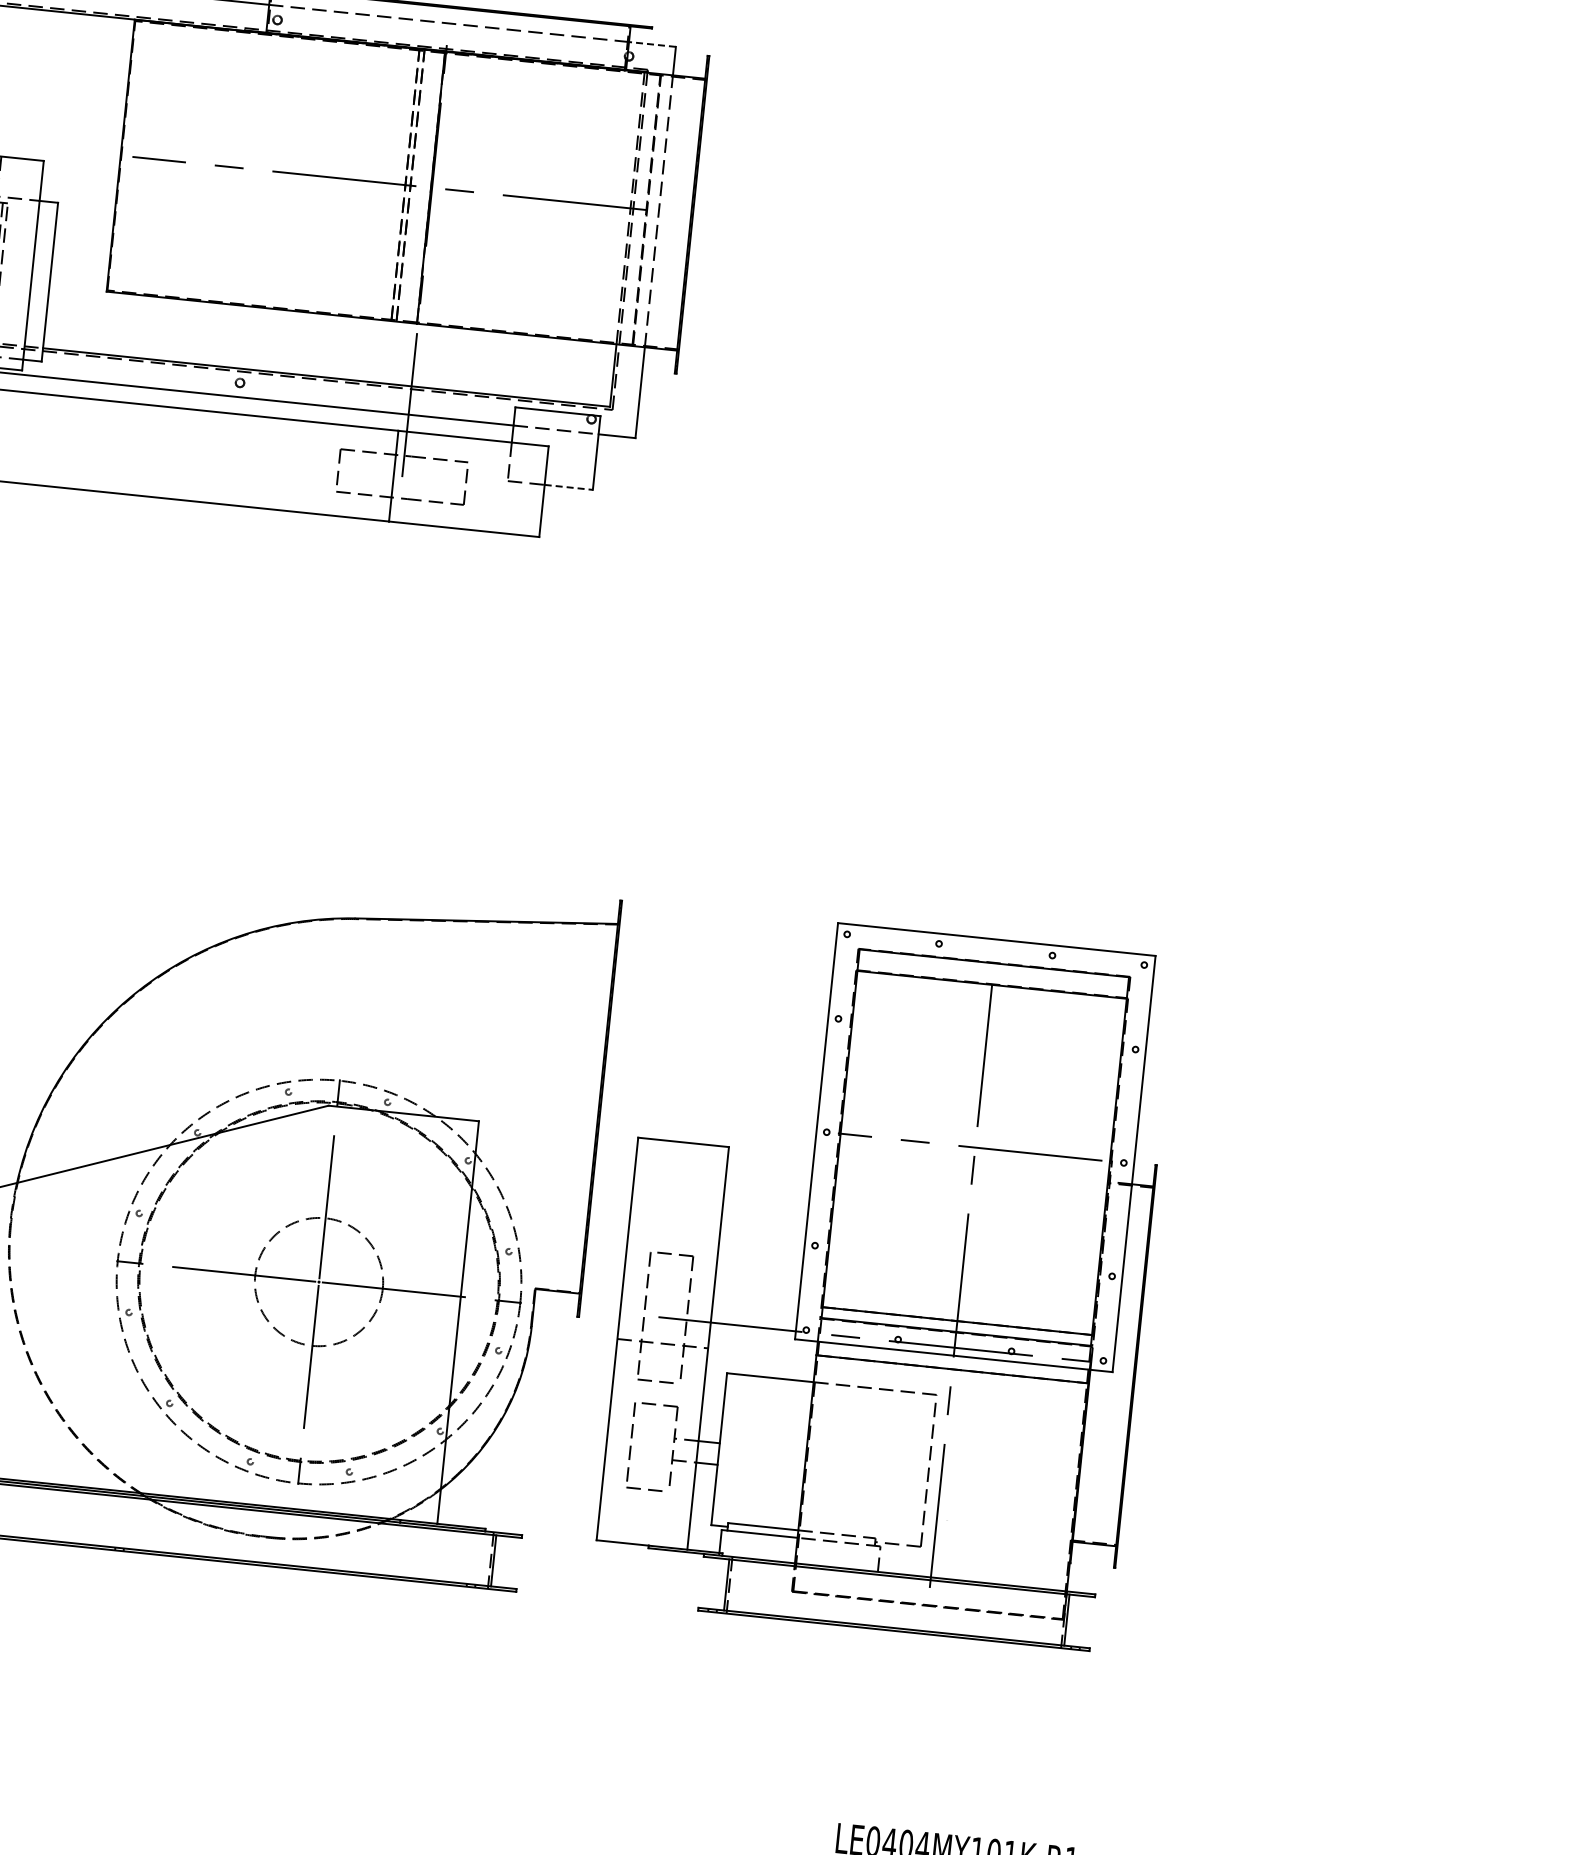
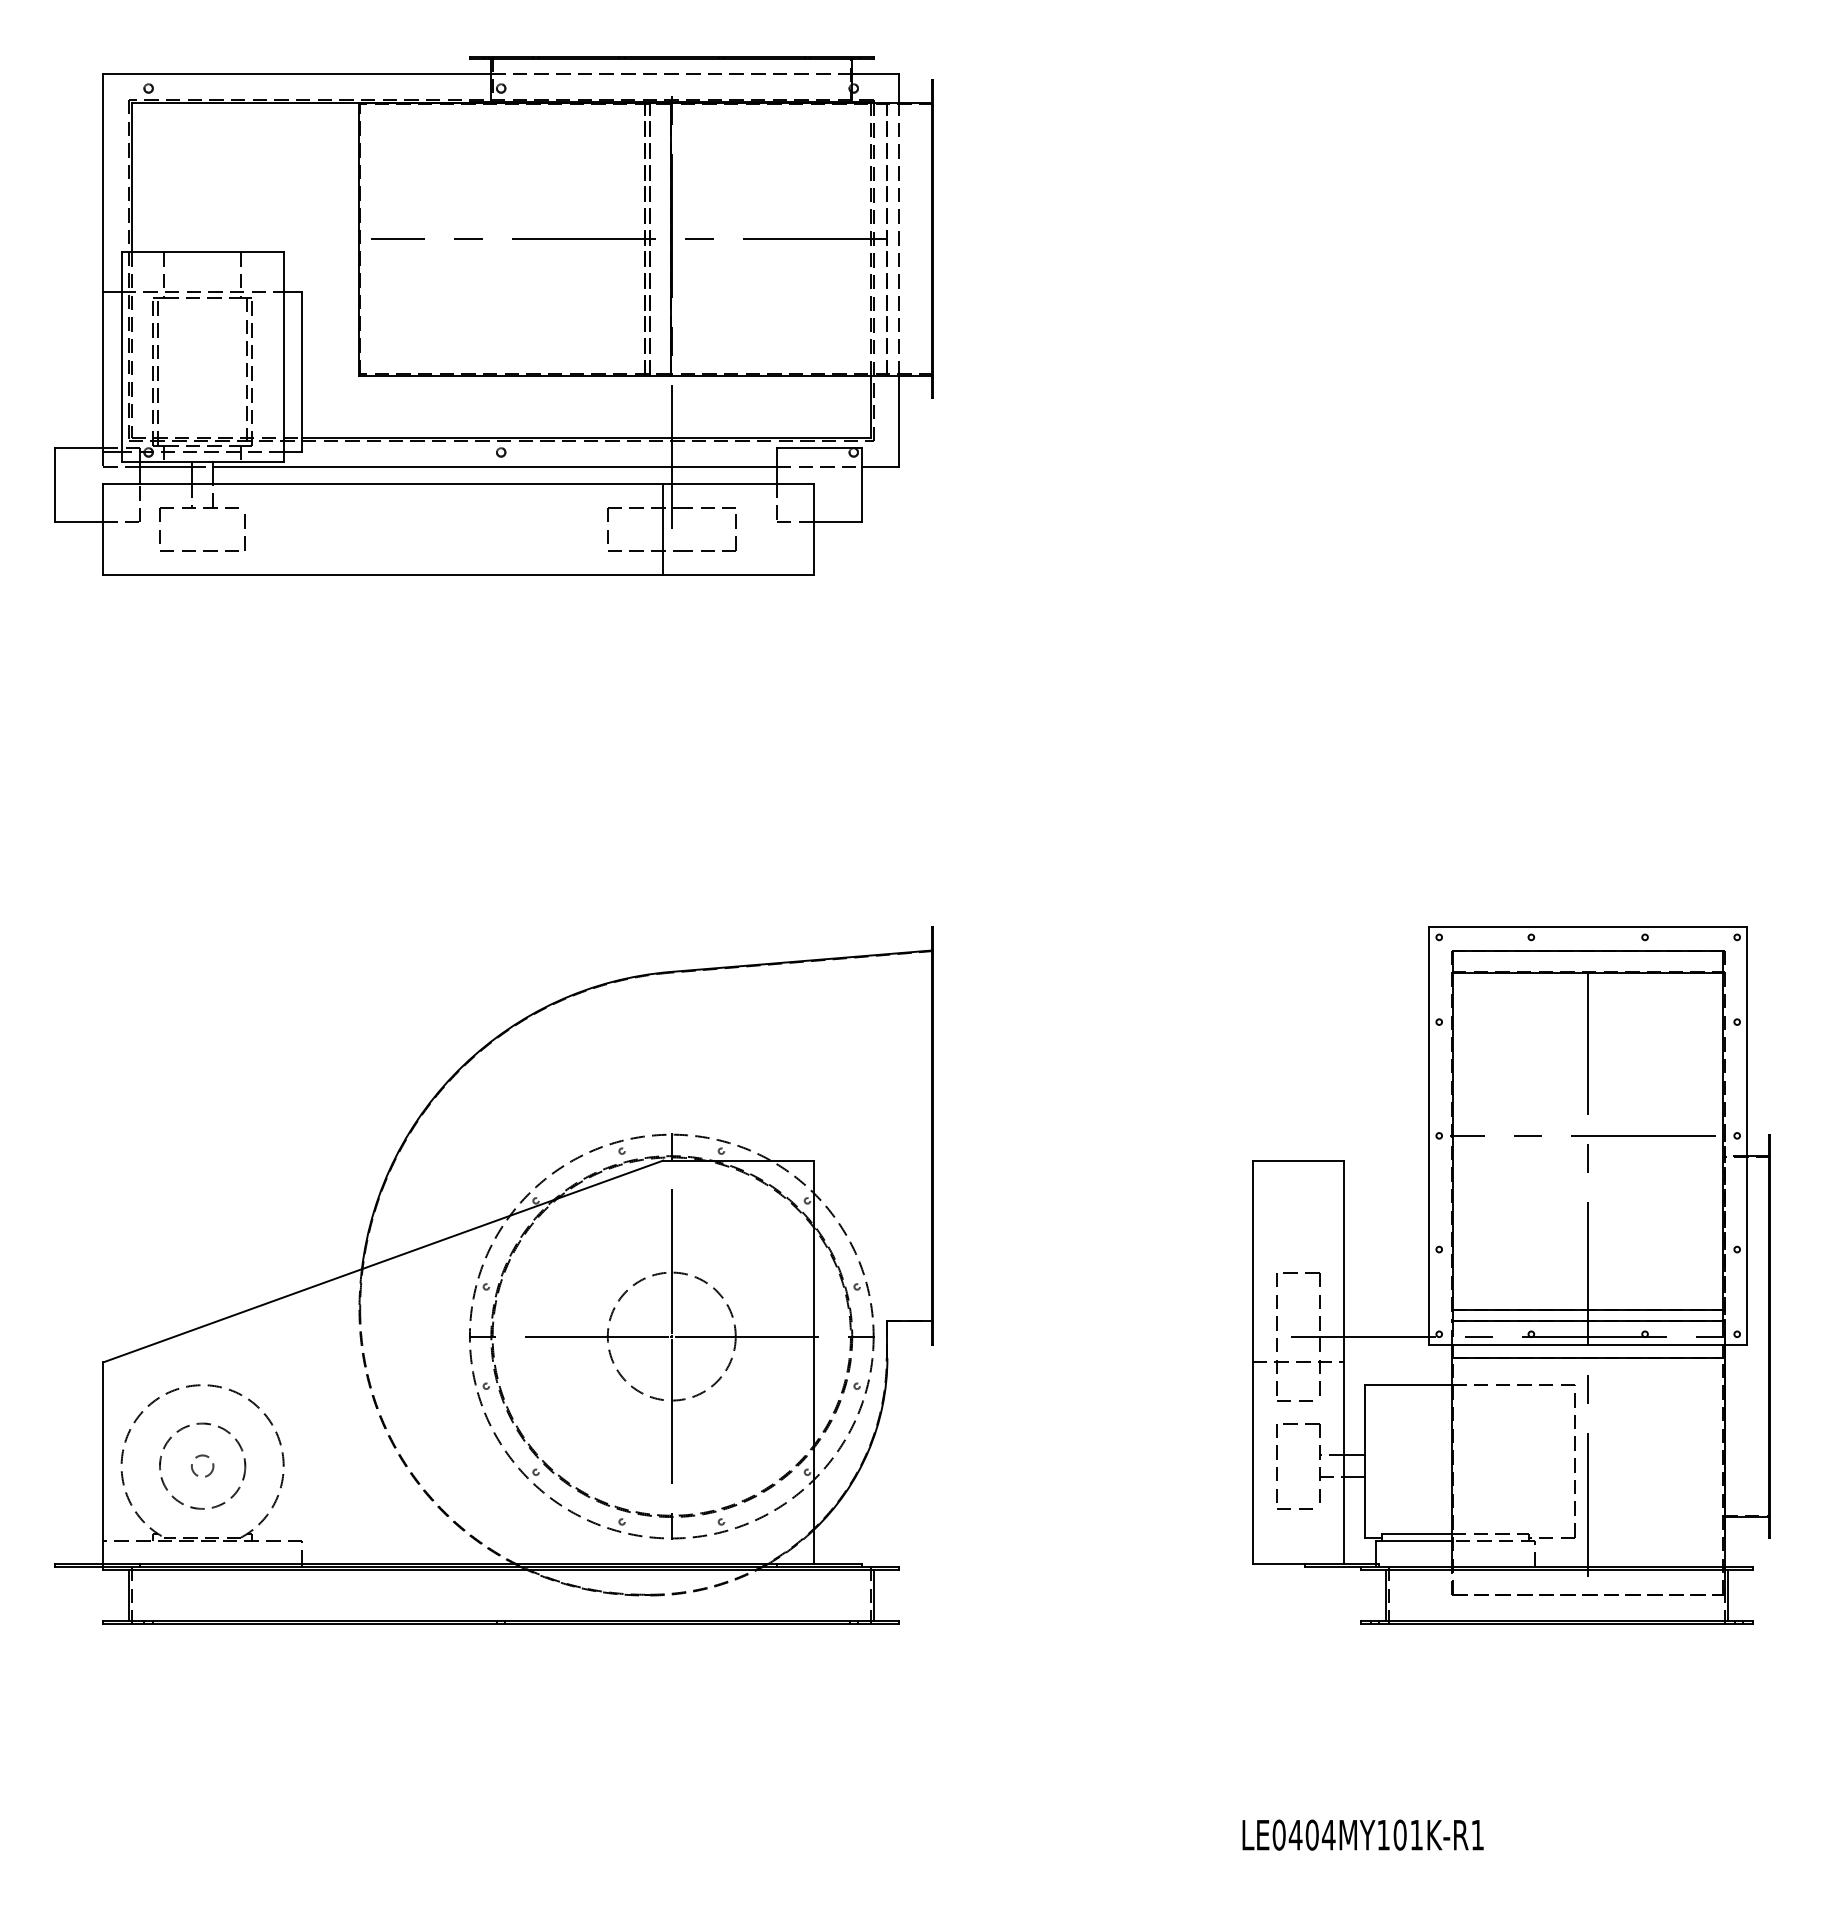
line: (652, 44) -> (875, 74), dashed -> solid
line: (569, 487) -> (838, 522), dashed -> solid
part: (884, 1278) -> (1511, 1275), moved

